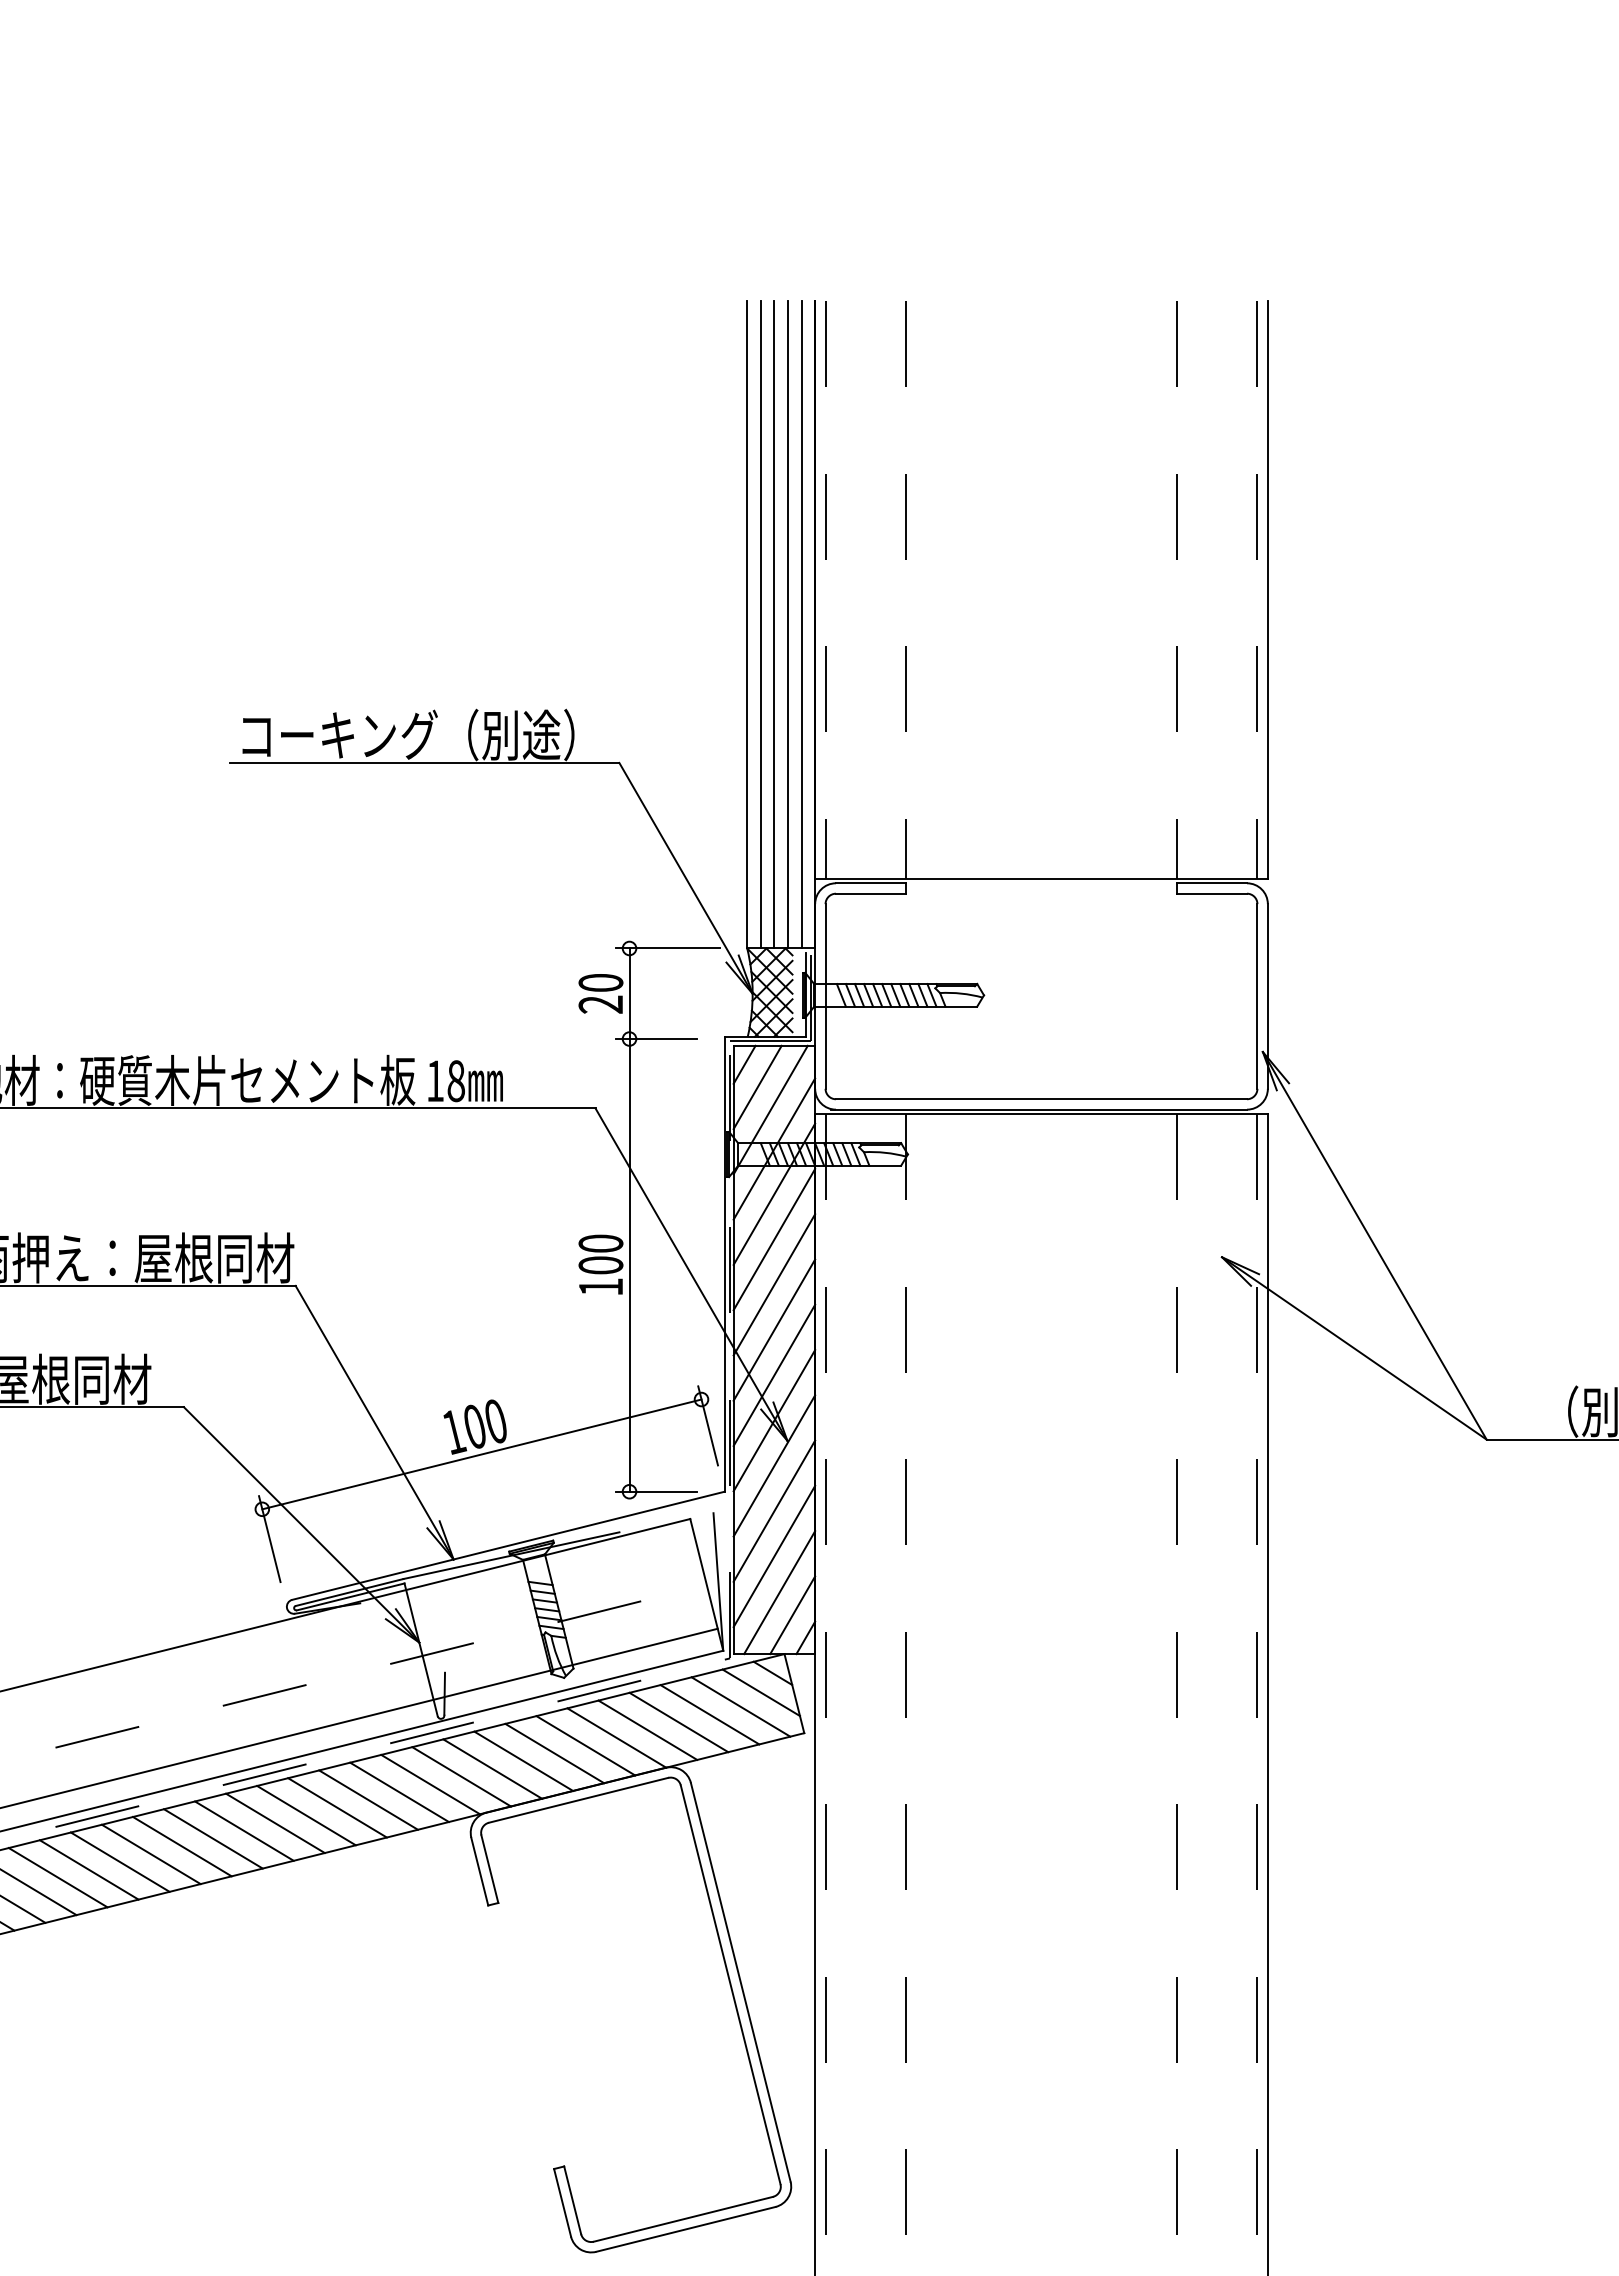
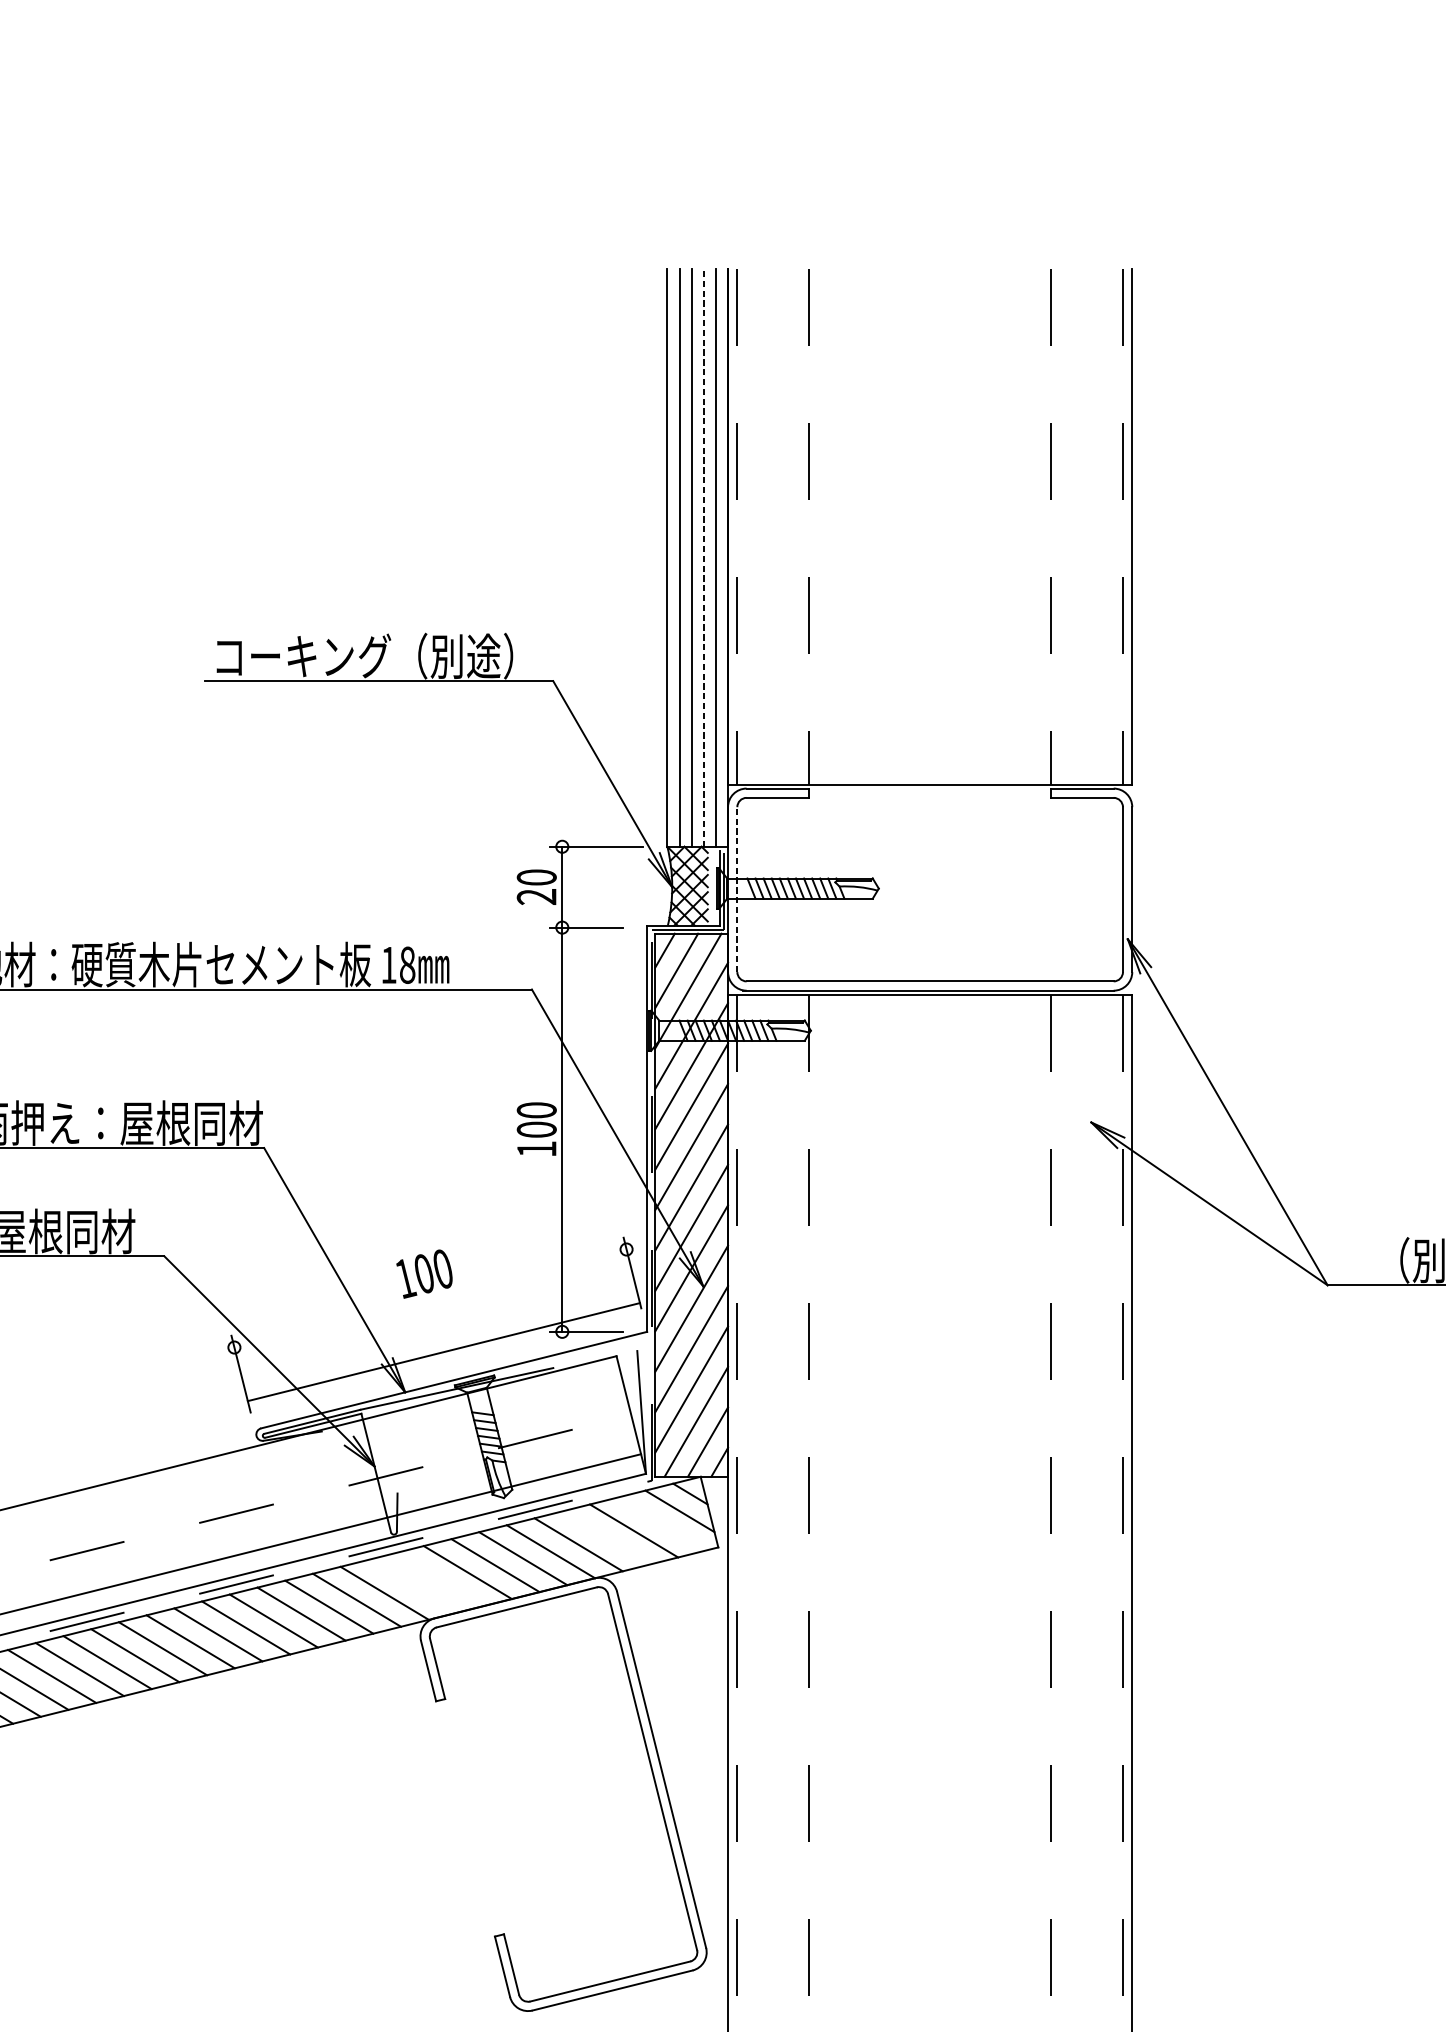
line: (787, 624) -> (703, 557), solid -> dashed
line: (825, 995) -> (737, 888), solid -> dashed
line: (481, 1454) -> (443, 1352), moved
line: (740, 1706) -> (661, 1523), removed
line: (678, 1722) -> (606, 1537), removed
line: (492, 1768) -> (439, 1578), removed
line: (461, 1776) -> (412, 1586), removed

